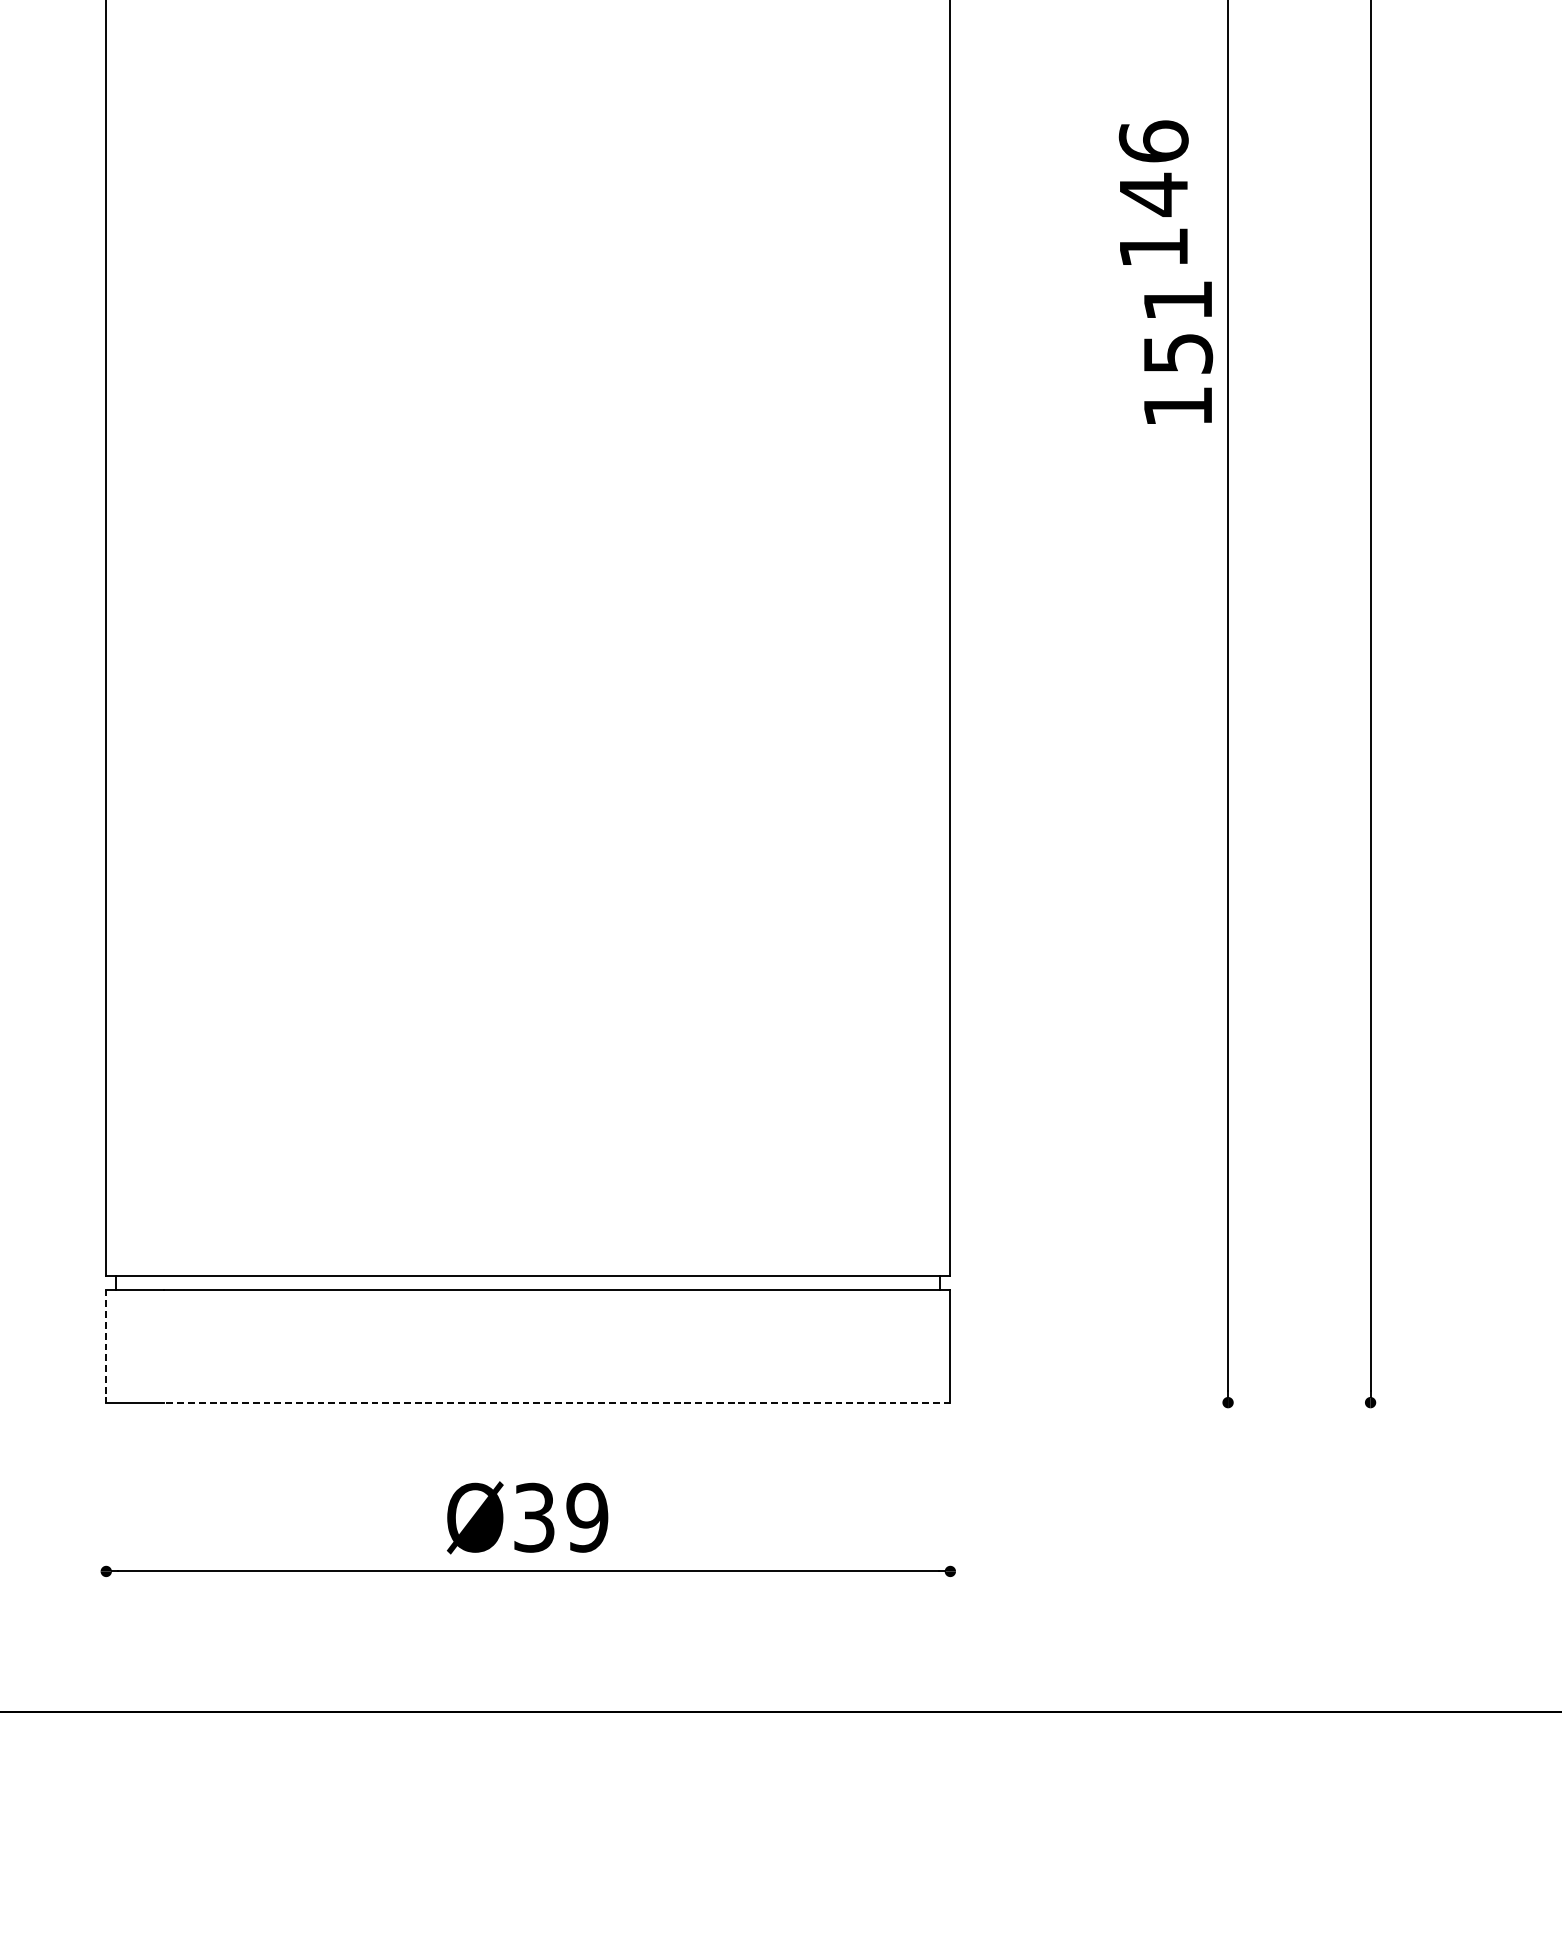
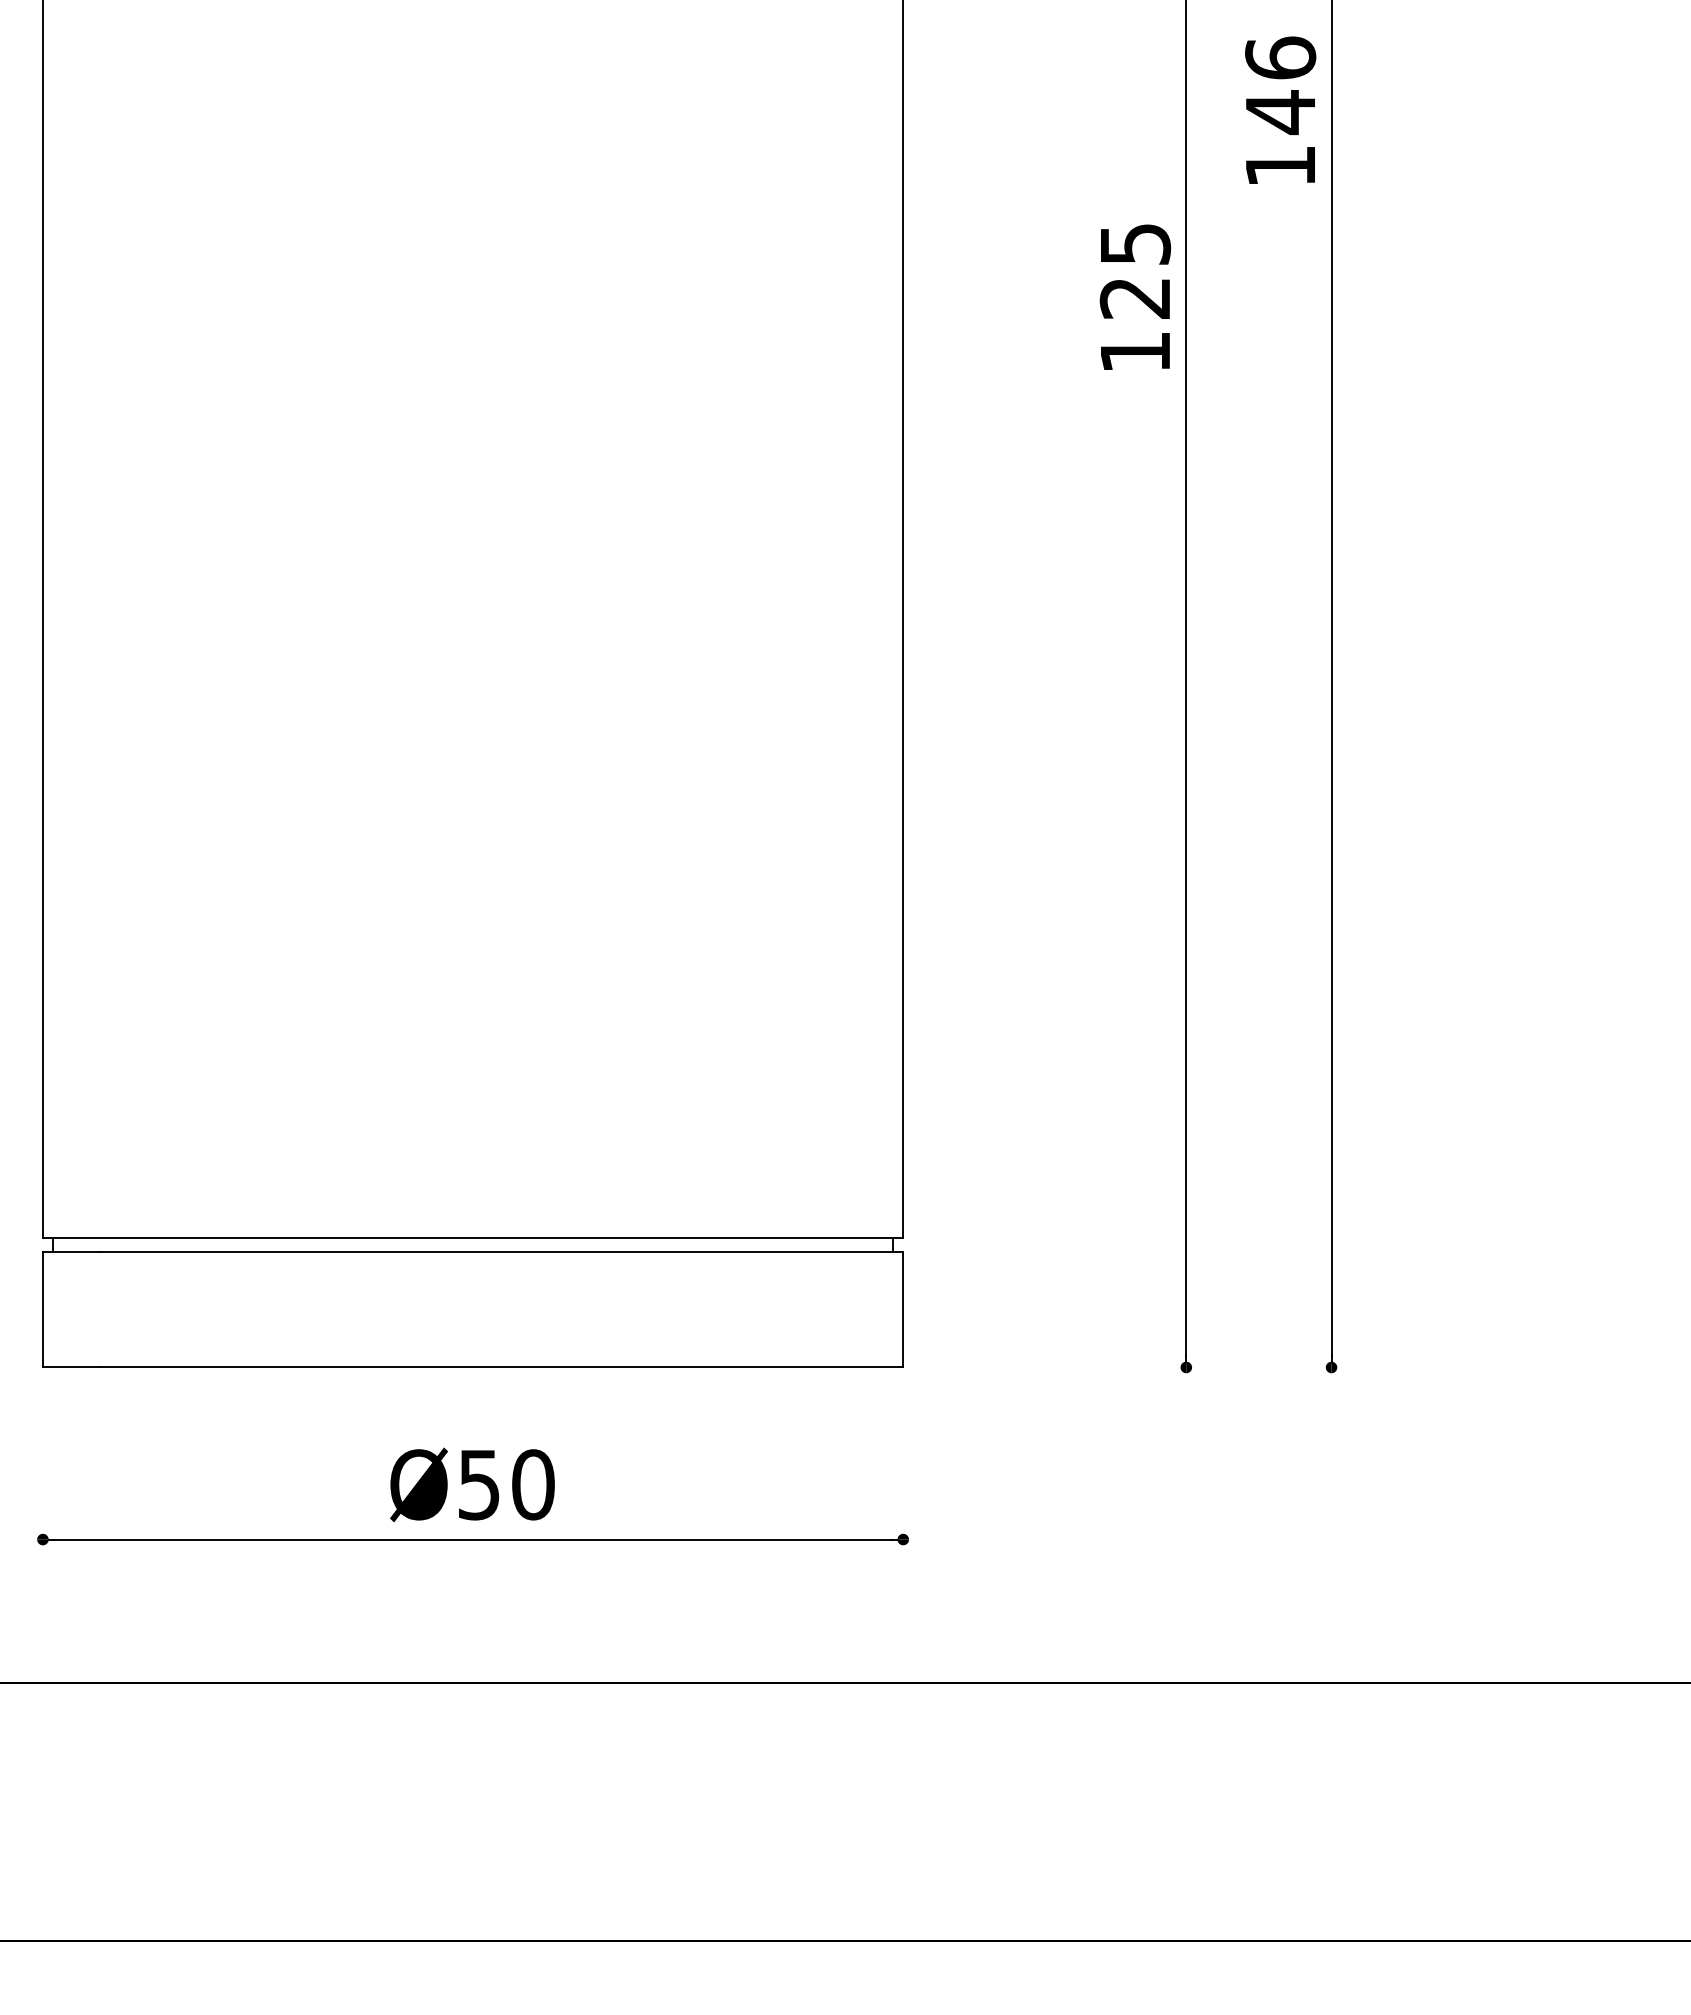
text: (1153, 191) -> (1280, 109), moved
text: (1178, 327) -> (1135, 271), 151 -> 125
line: (105, 1345) -> (42, 1309), dashed -> solid
line: (557, 1402) -> (502, 1367), dashed -> solid
text: (561, 1517) -> (506, 1484), Ø39 -> Ø50

